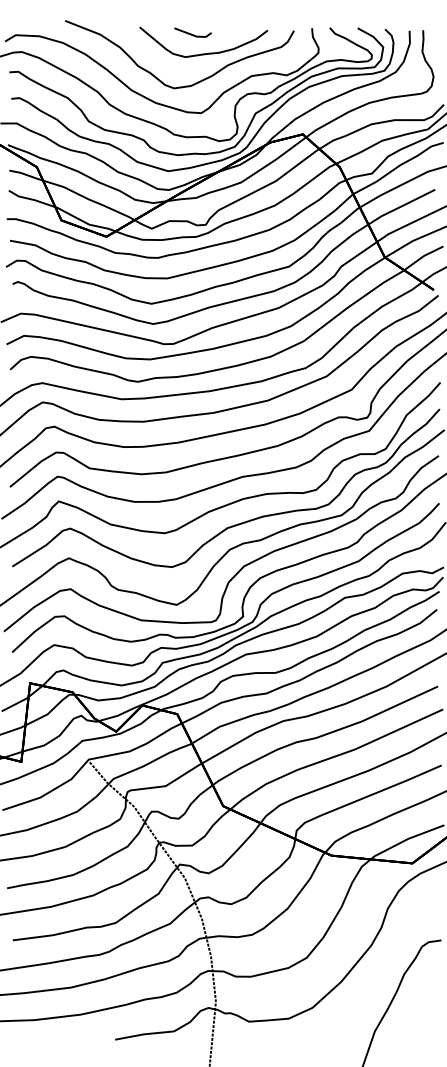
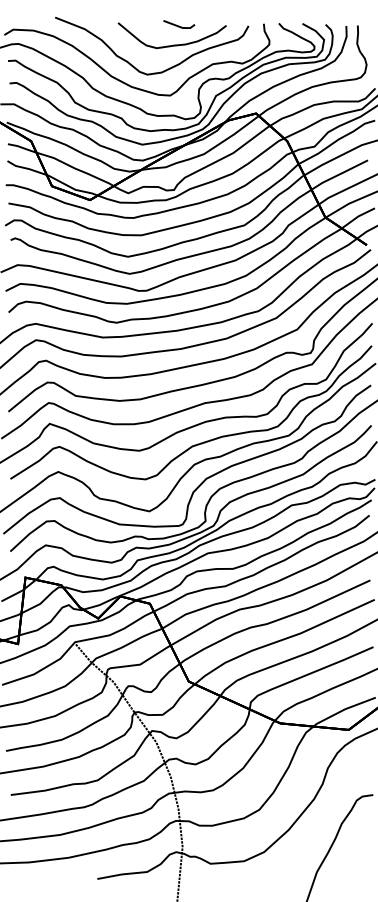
line: (193, 33) -> (179, 25), moved

